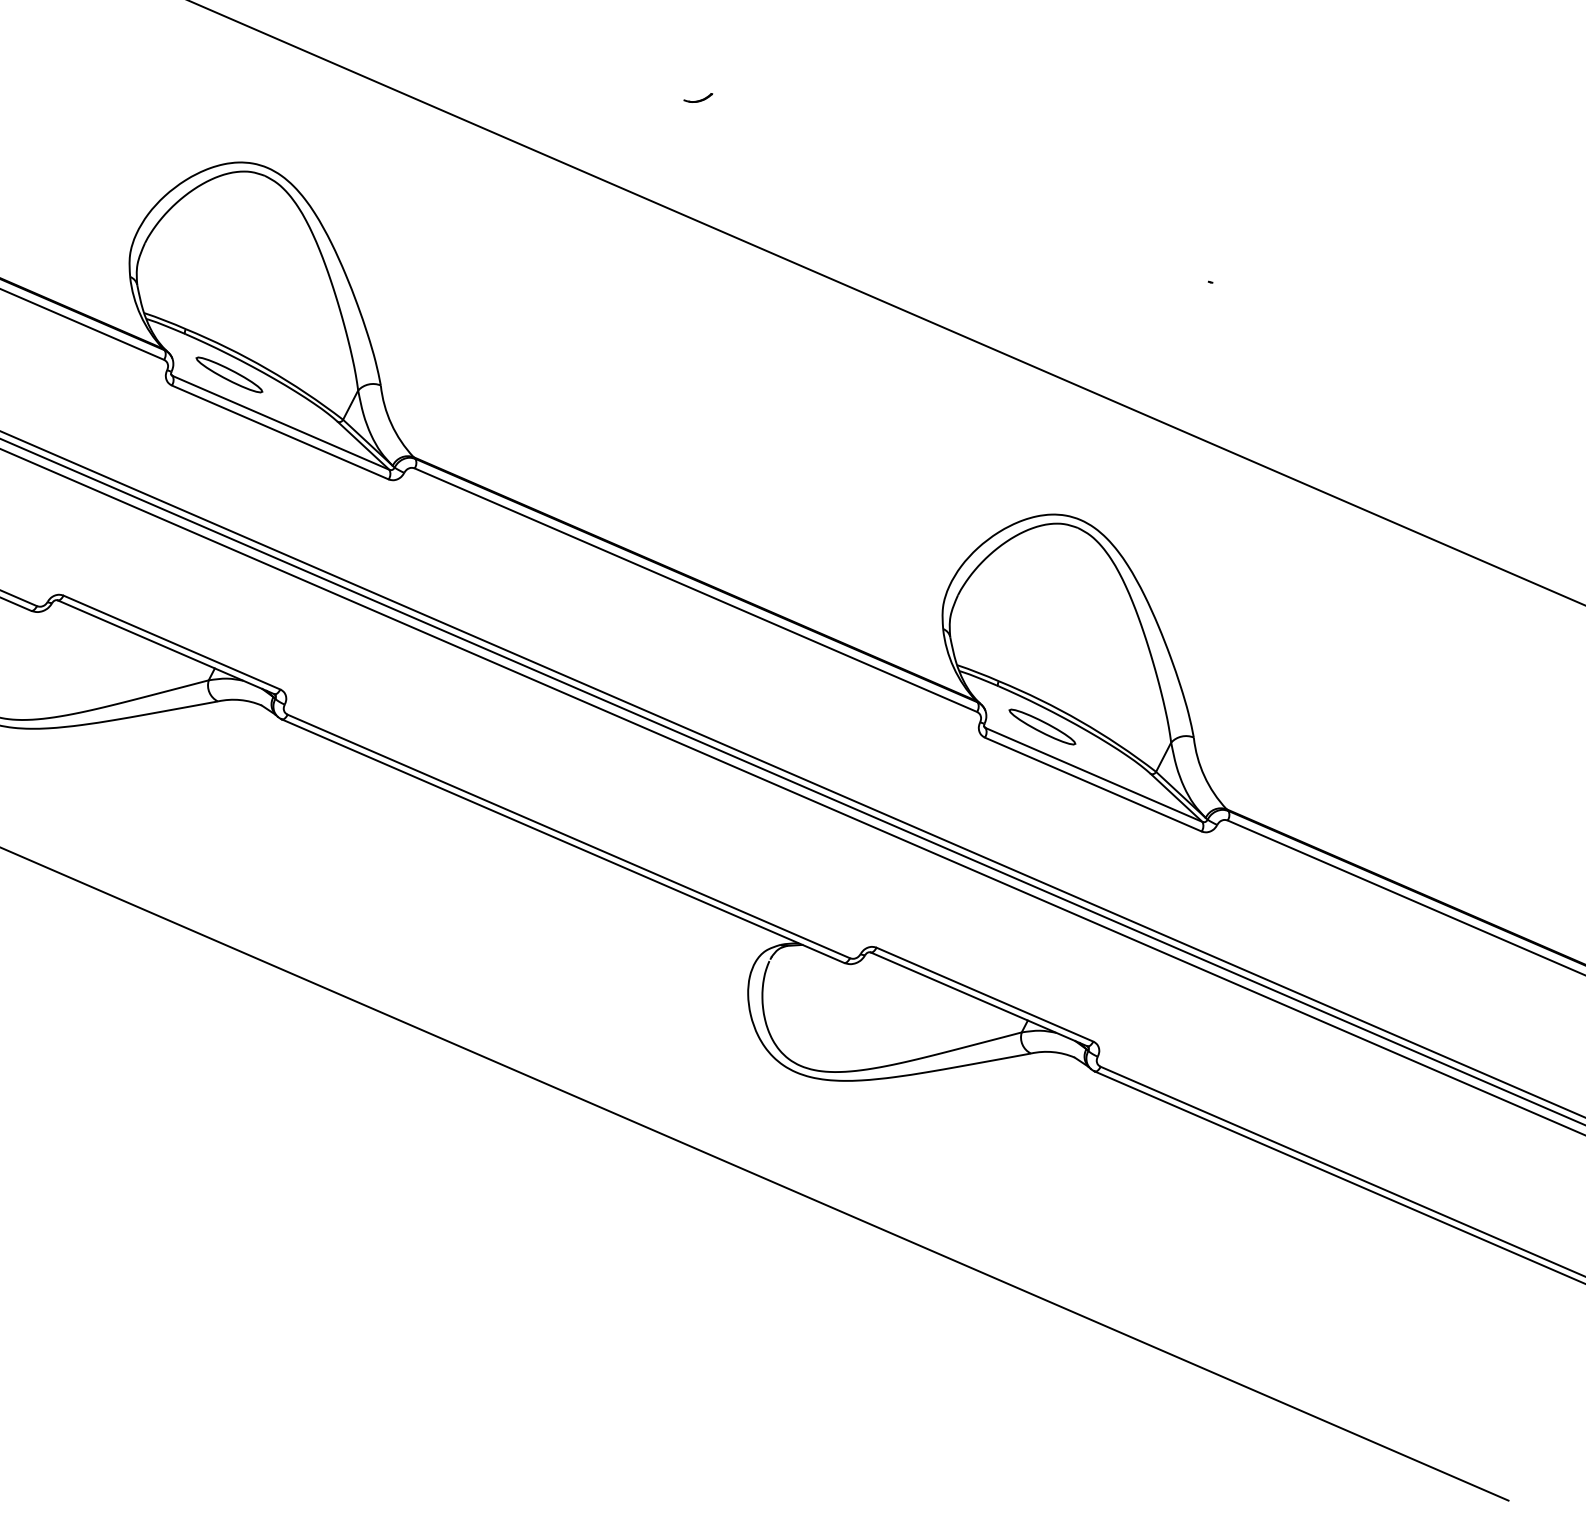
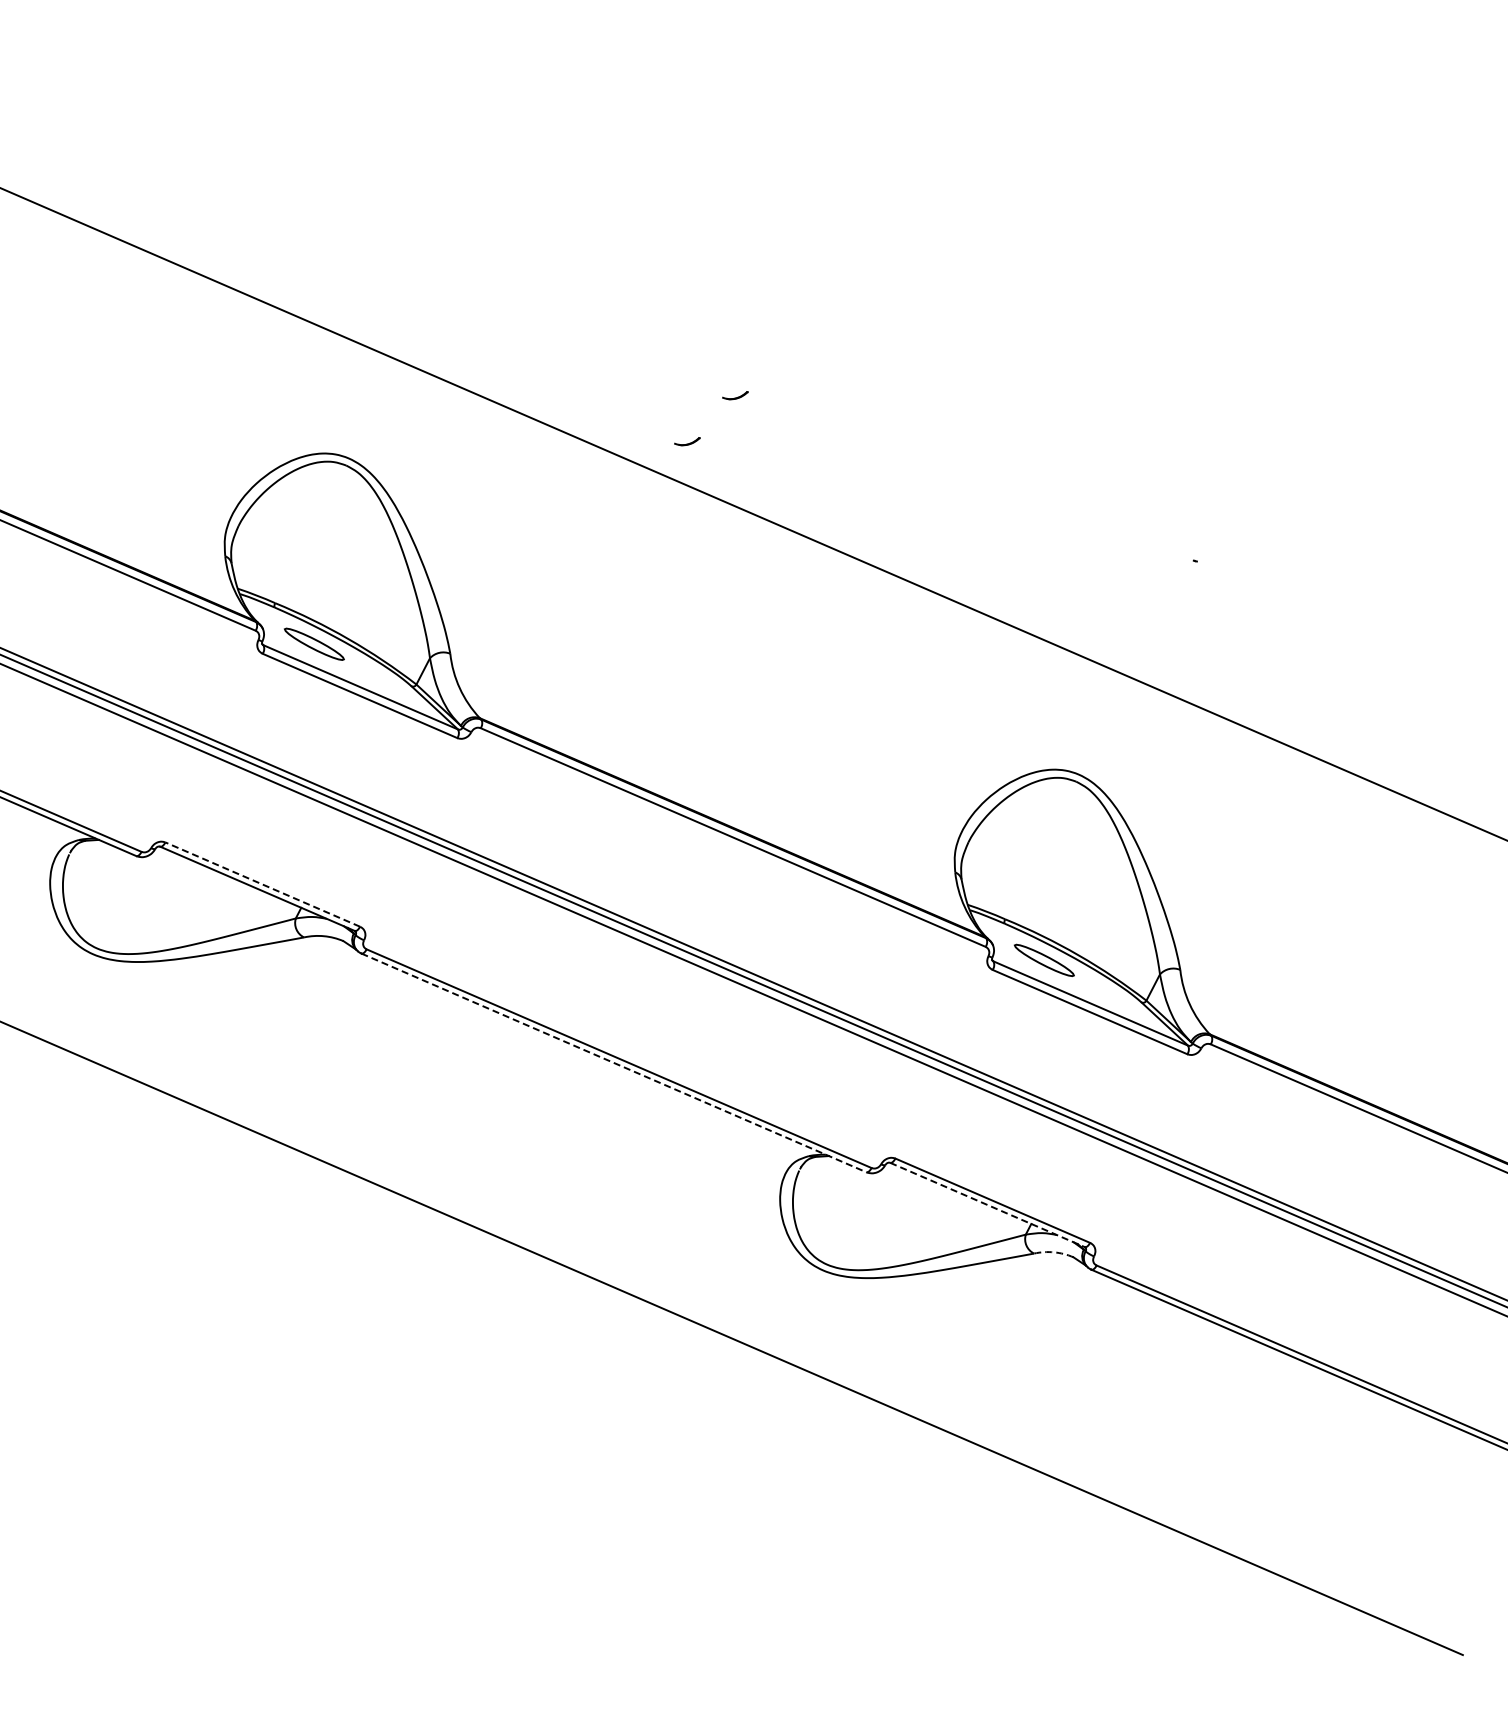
part: (644, 149) -> (687, 441), added
line: (171, 642) -> (262, 884), solid -> dashed
line: (563, 841) -> (614, 1063), solid -> dashed
line: (979, 999) -> (987, 1205), solid -> dashed
arc: (1053, 1052) -> (1054, 1252), solid -> dashed

